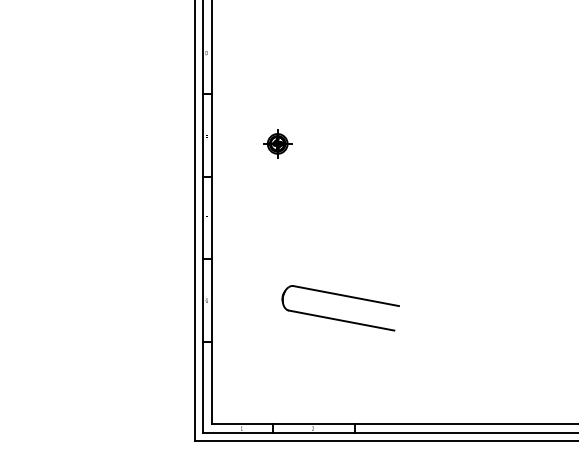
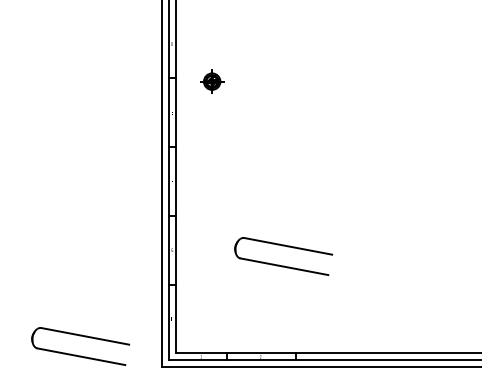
part: (278, 143) -> (212, 81), moved
part: (91, 425) -> (76, 354), added

